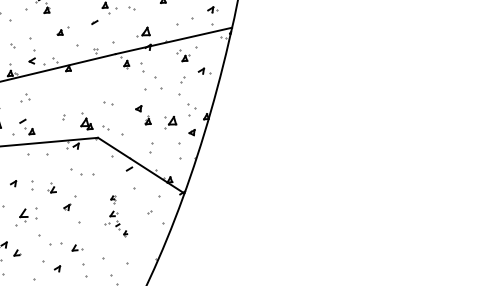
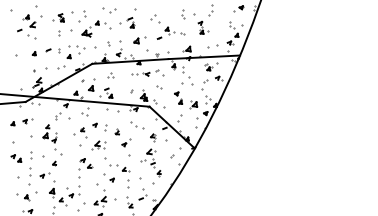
part: (62, 31) -> (139, 40), size x1.67
part: (84, 82) -> (147, 72), added
part: (113, 217) -> (150, 155), size x1.67

